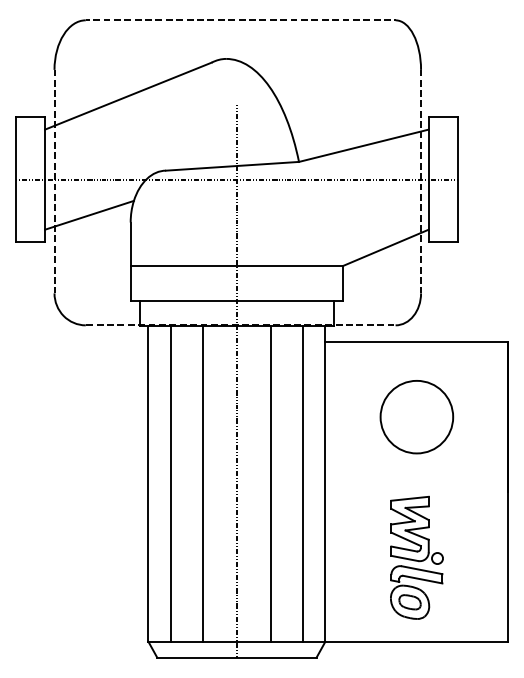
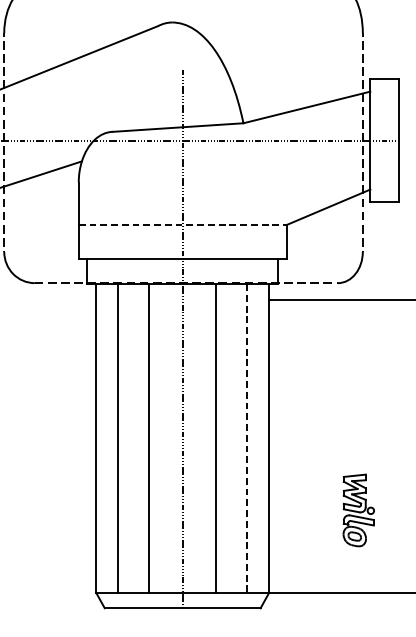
line: (237, 265) -> (183, 224), solid -> dashed
circle: (416, 417) -> (358, 373), removed
line: (302, 484) -> (246, 438), solid -> dashed
part: (416, 557) -> (358, 510), size x0.6

